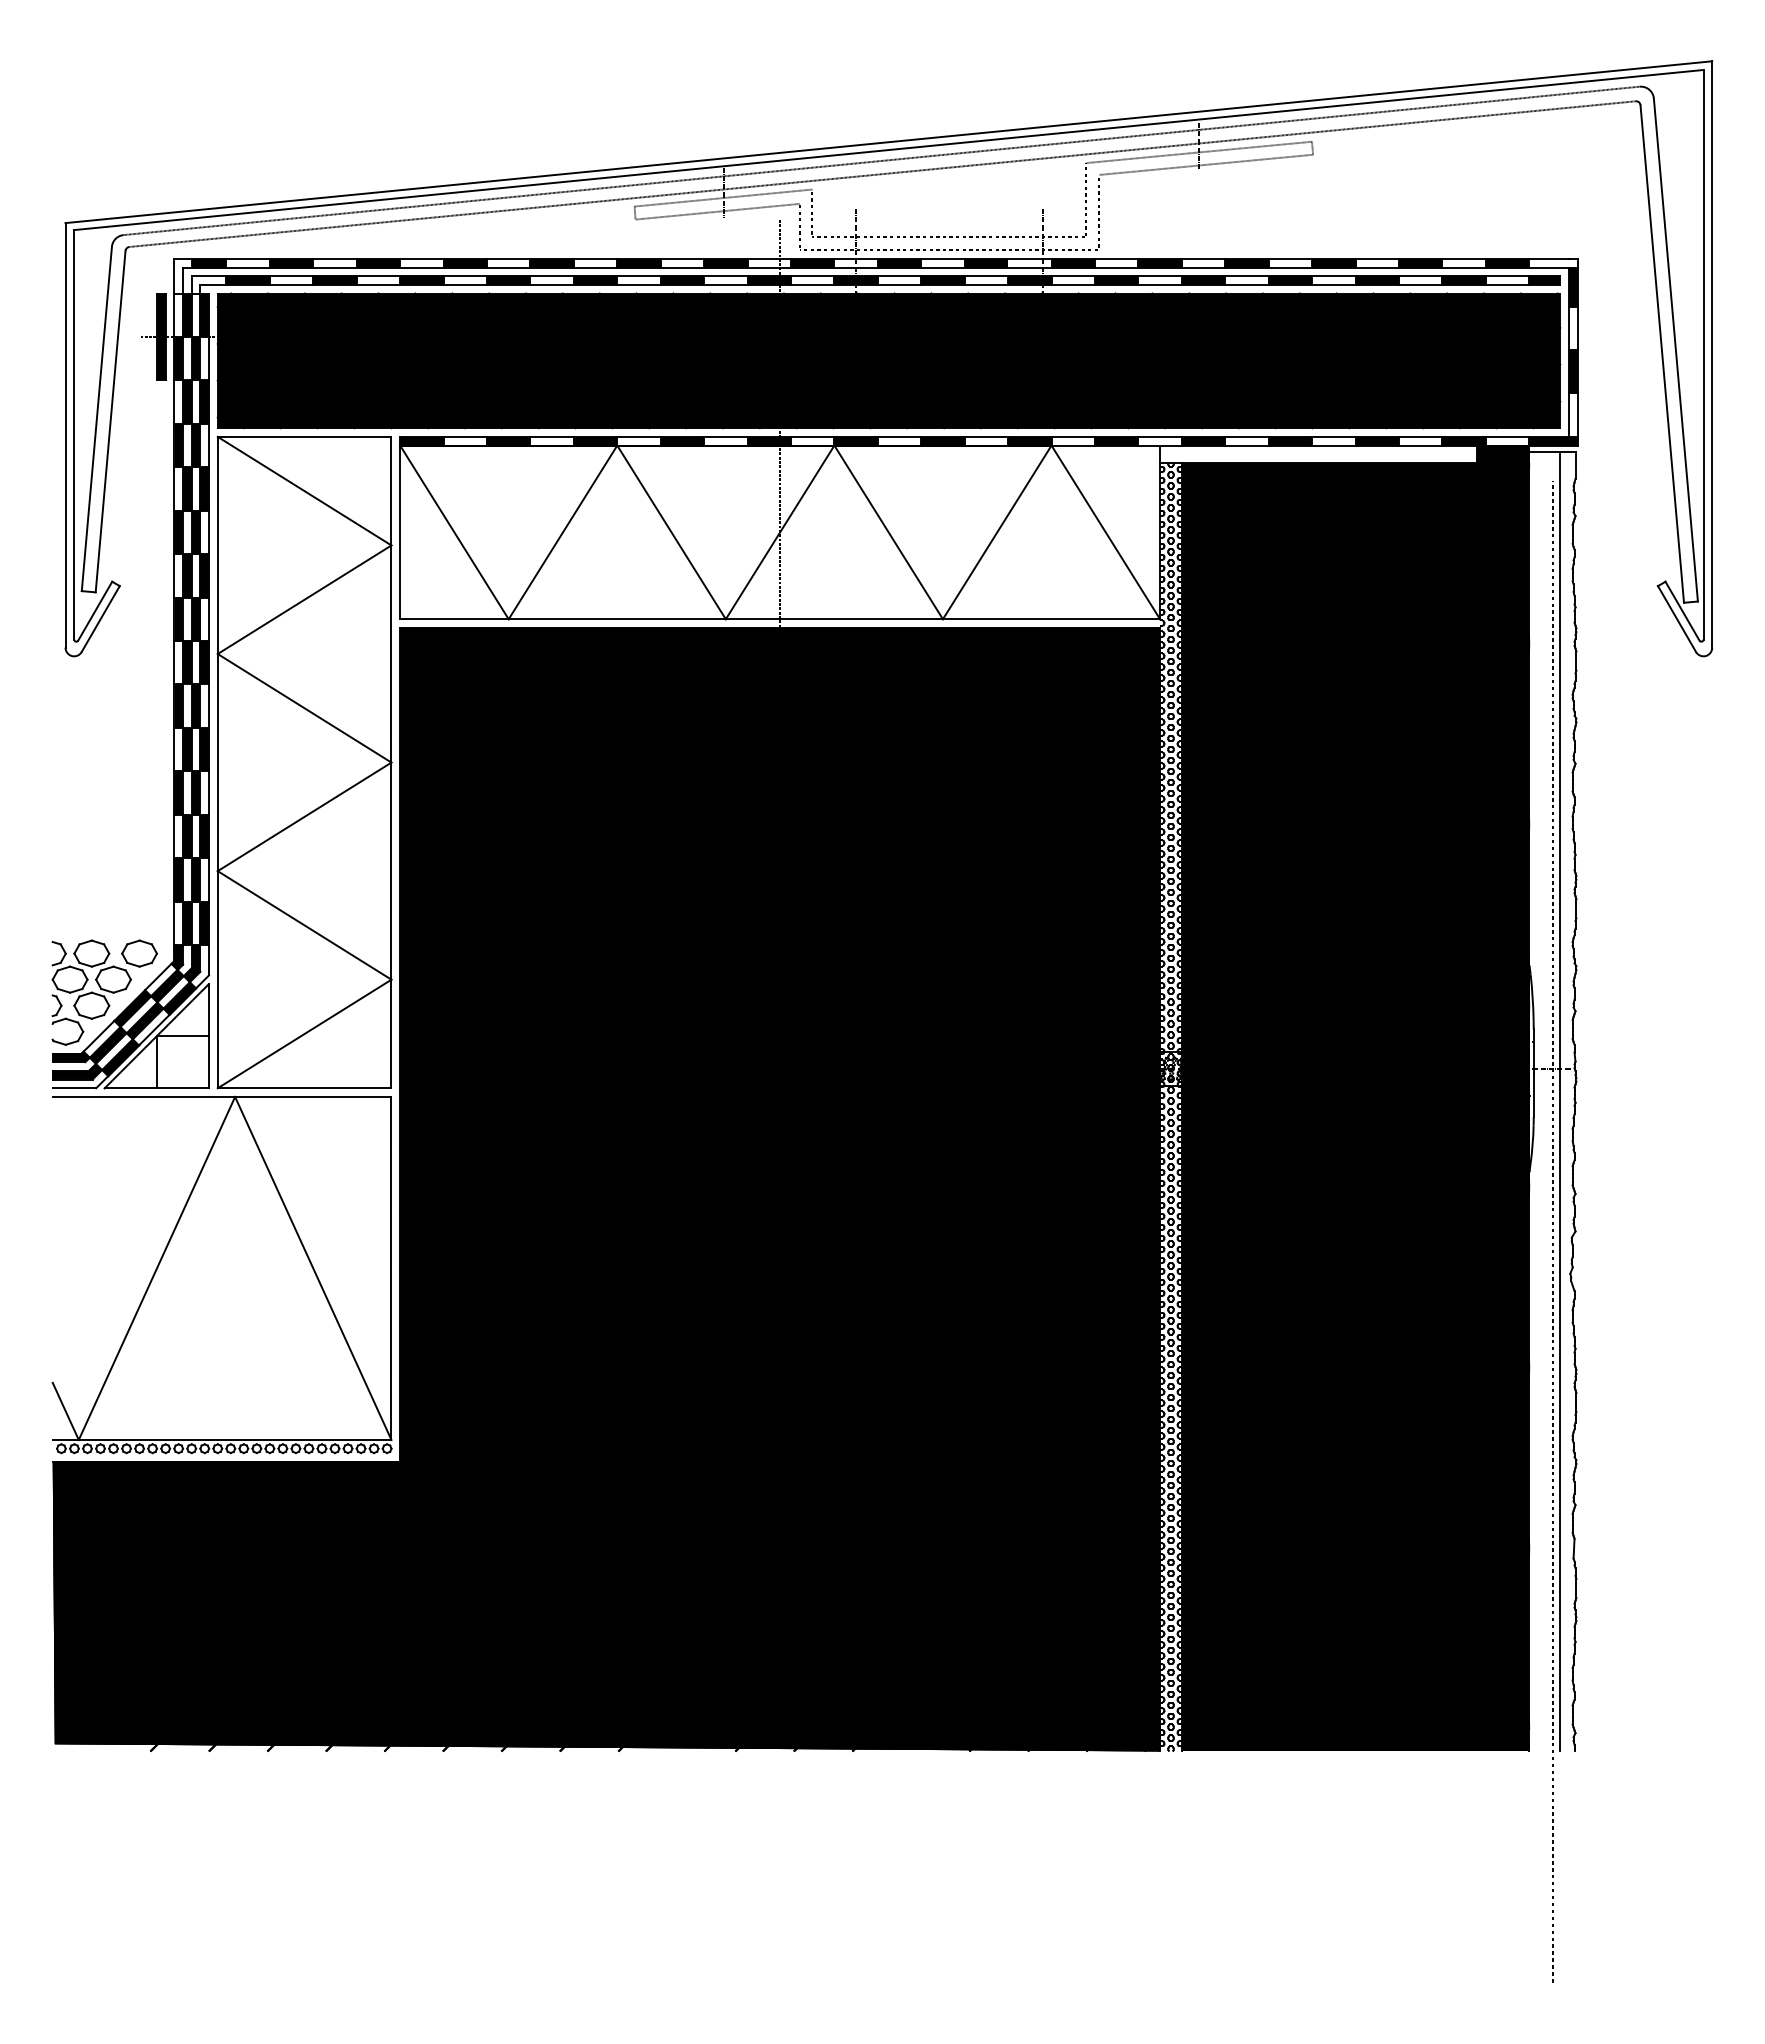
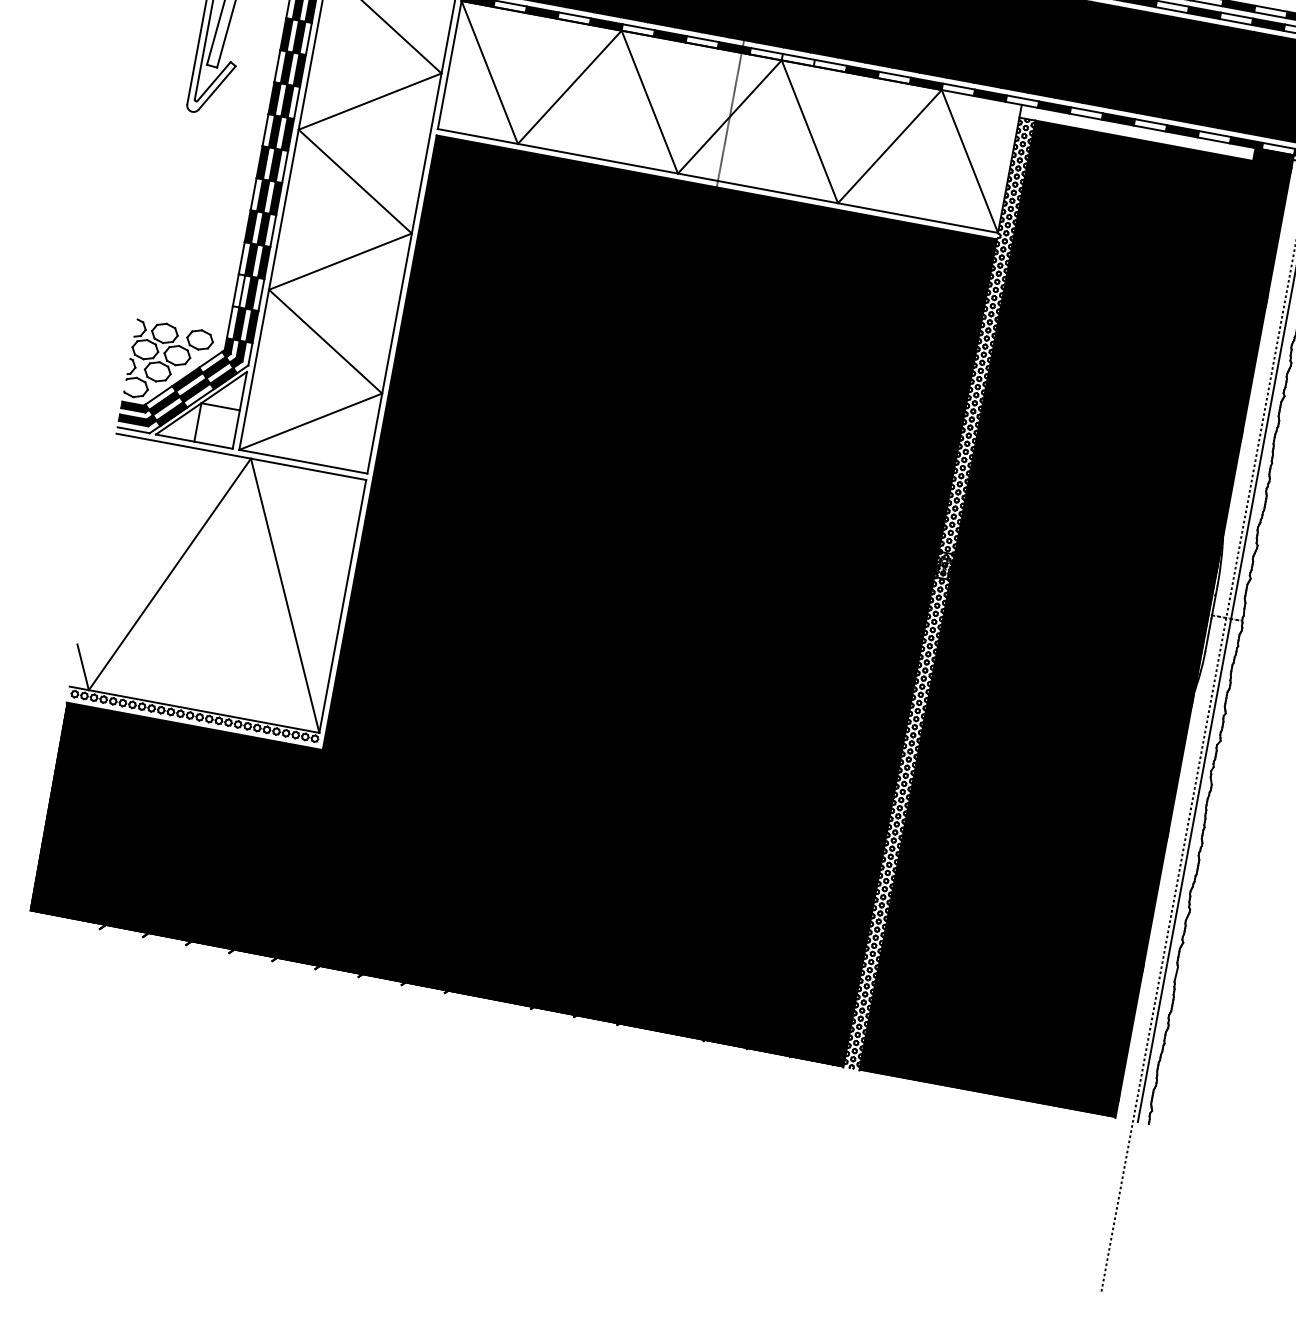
fill: (855, 440) -> (797, 59), removed
fill: (178, 879) -> (238, 290), removed

